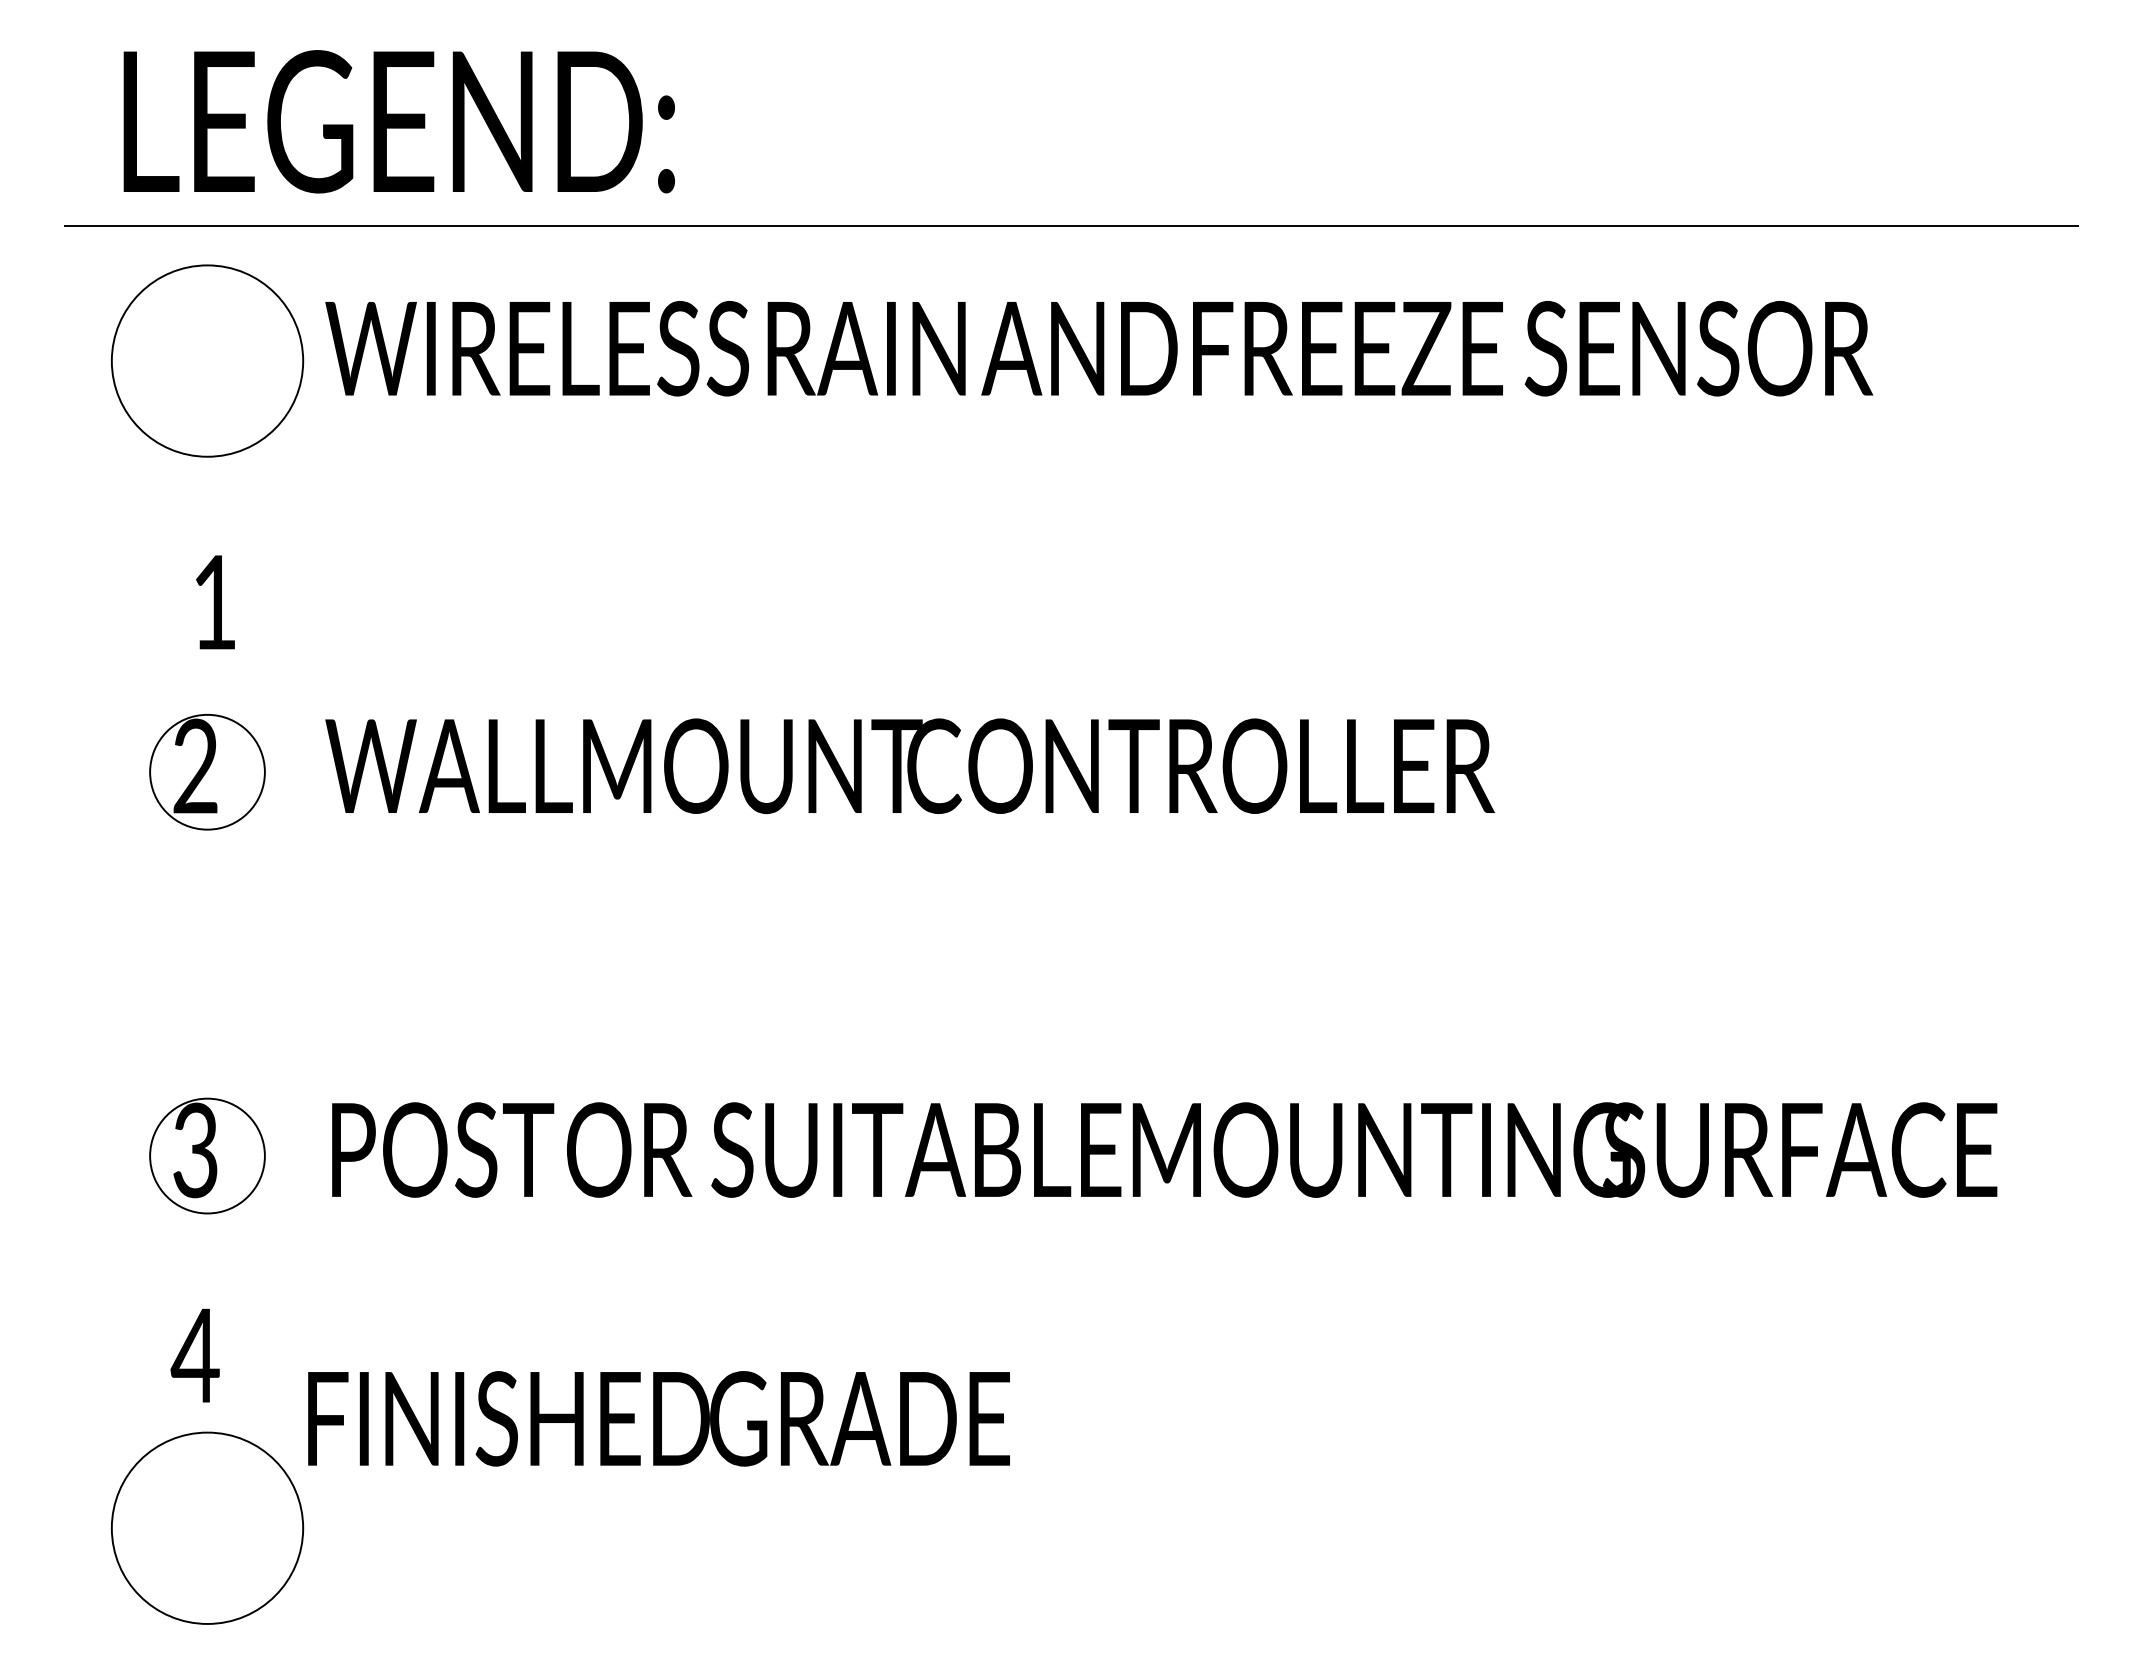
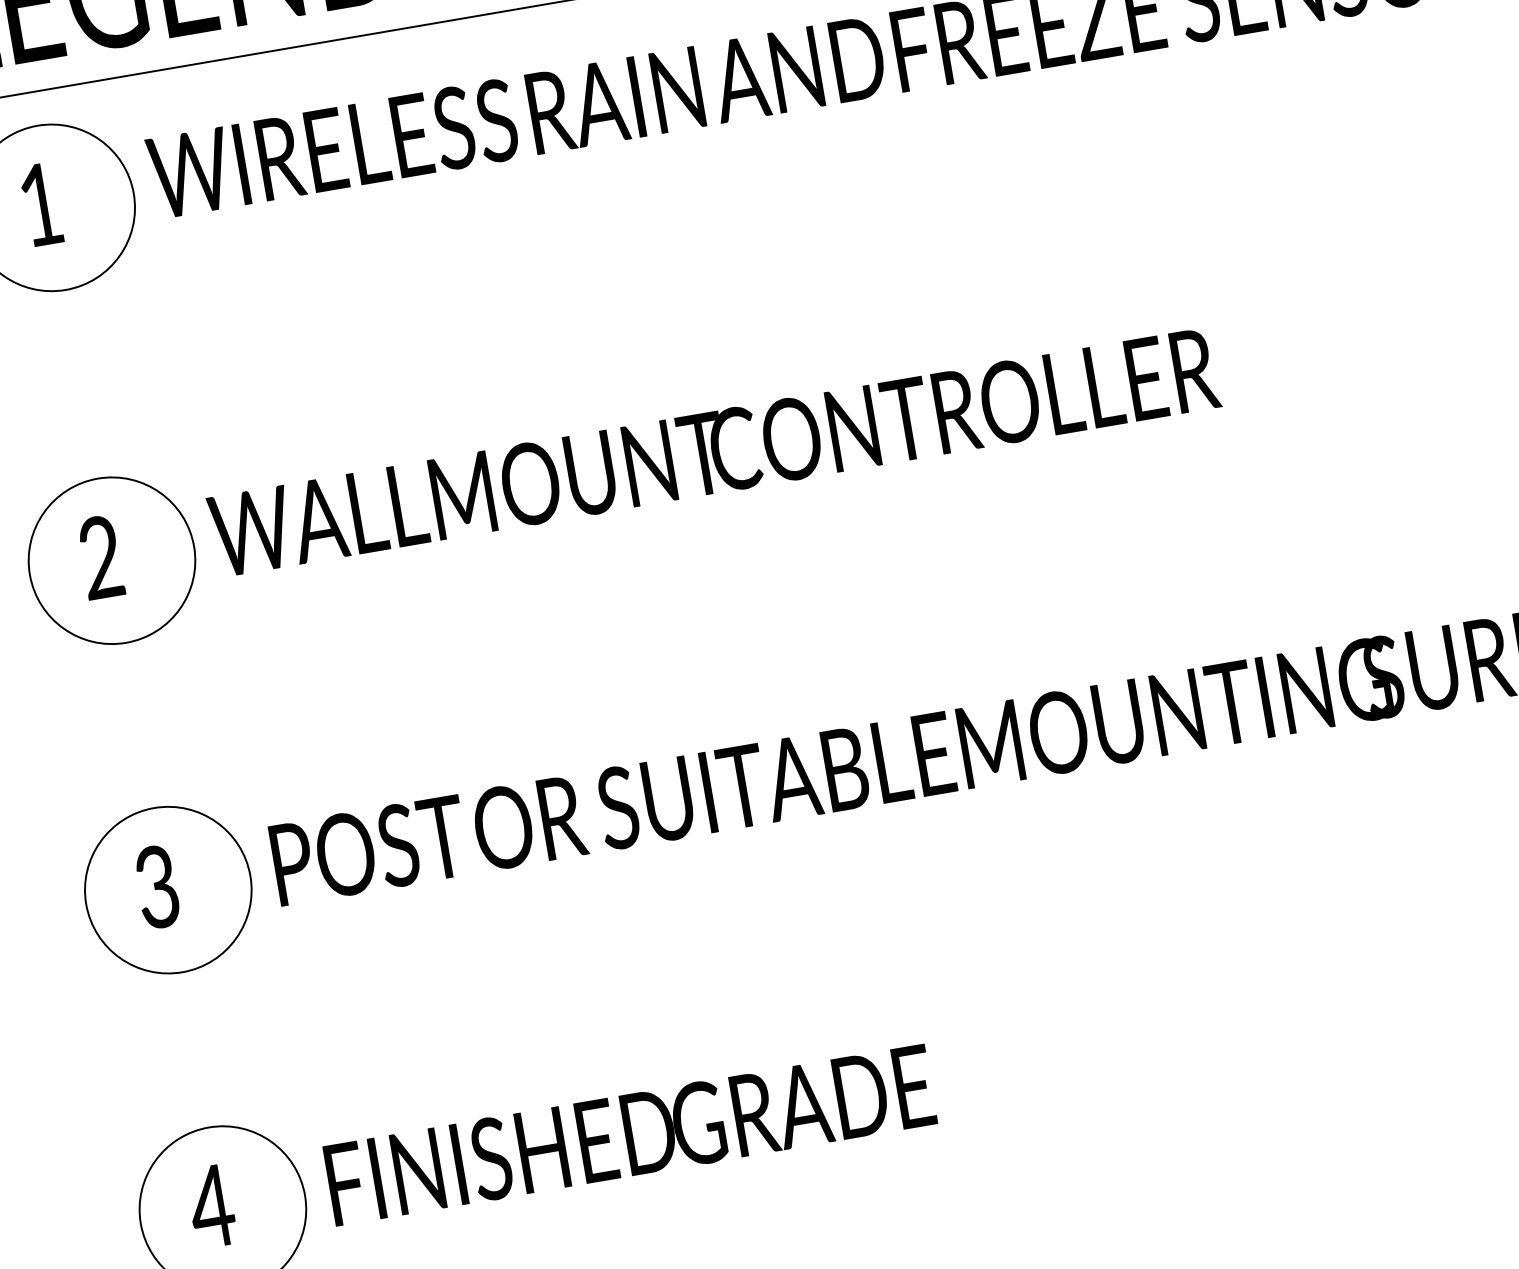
text: (215, 602) -> (41, 204), moved
circle: (207, 771) -> (111, 560), size x1.67
circle: (207, 1155) -> (168, 889), size x1.67
text: (194, 1355) -> (210, 1206), moved
text: (658, 1418) -> (629, 1134), moved

